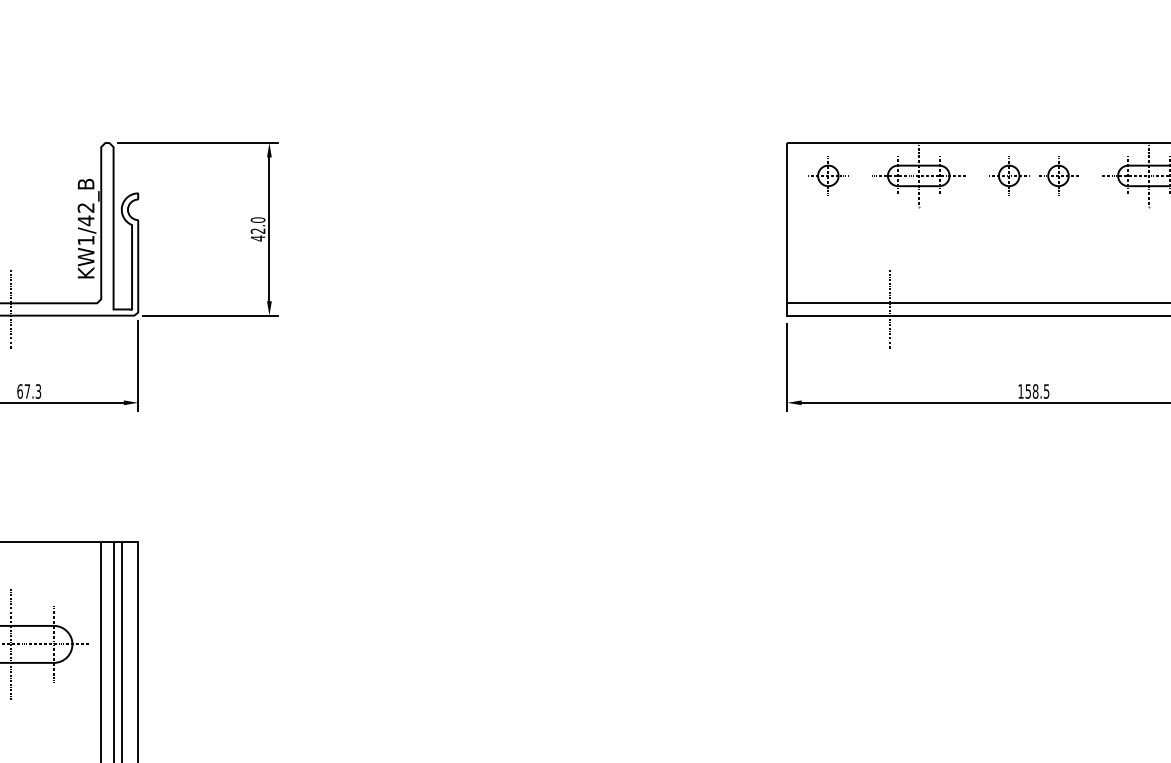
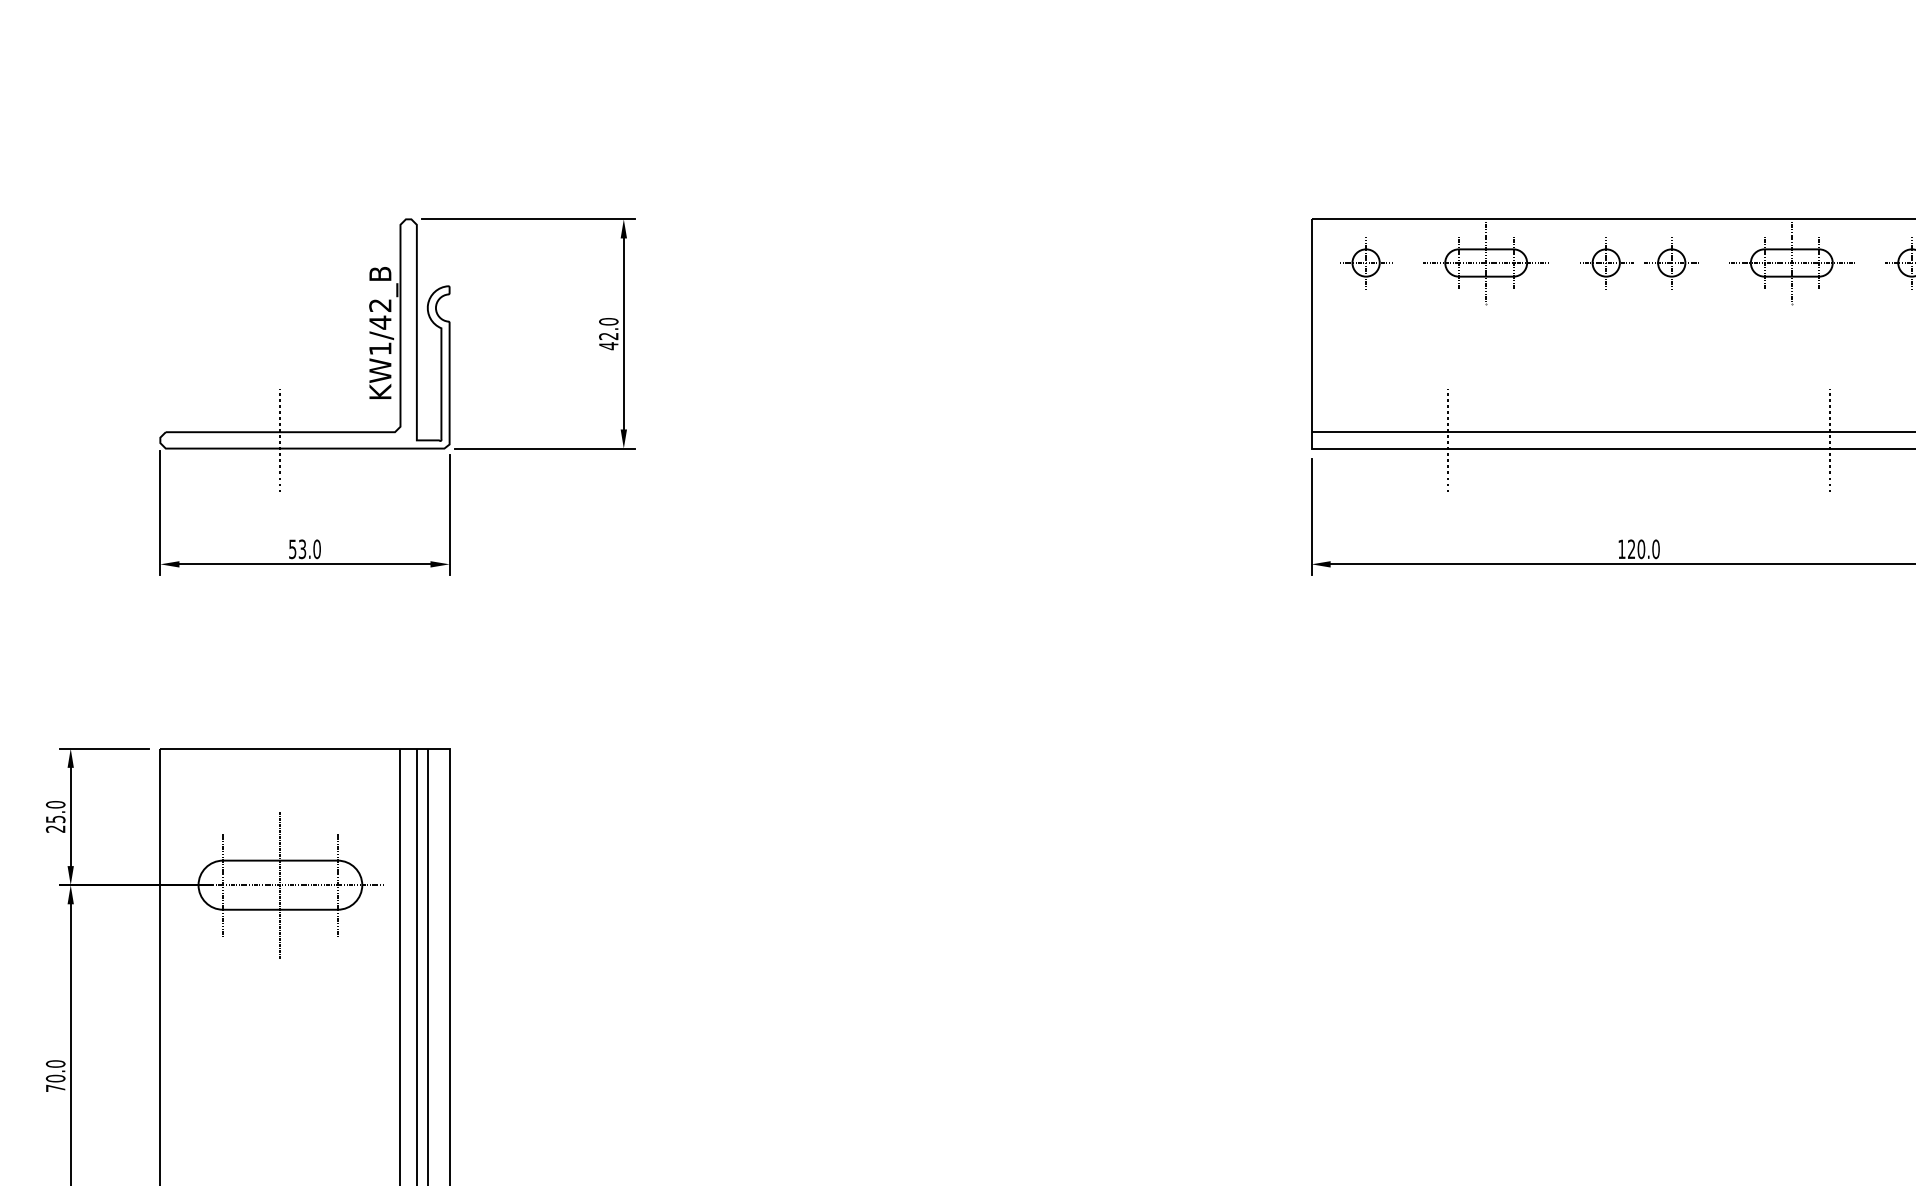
text: (28, 391) -> (304, 549), 67.3 -> 53.0
text: (1037, 391) -> (1643, 549), 158.5 -> 120.0

